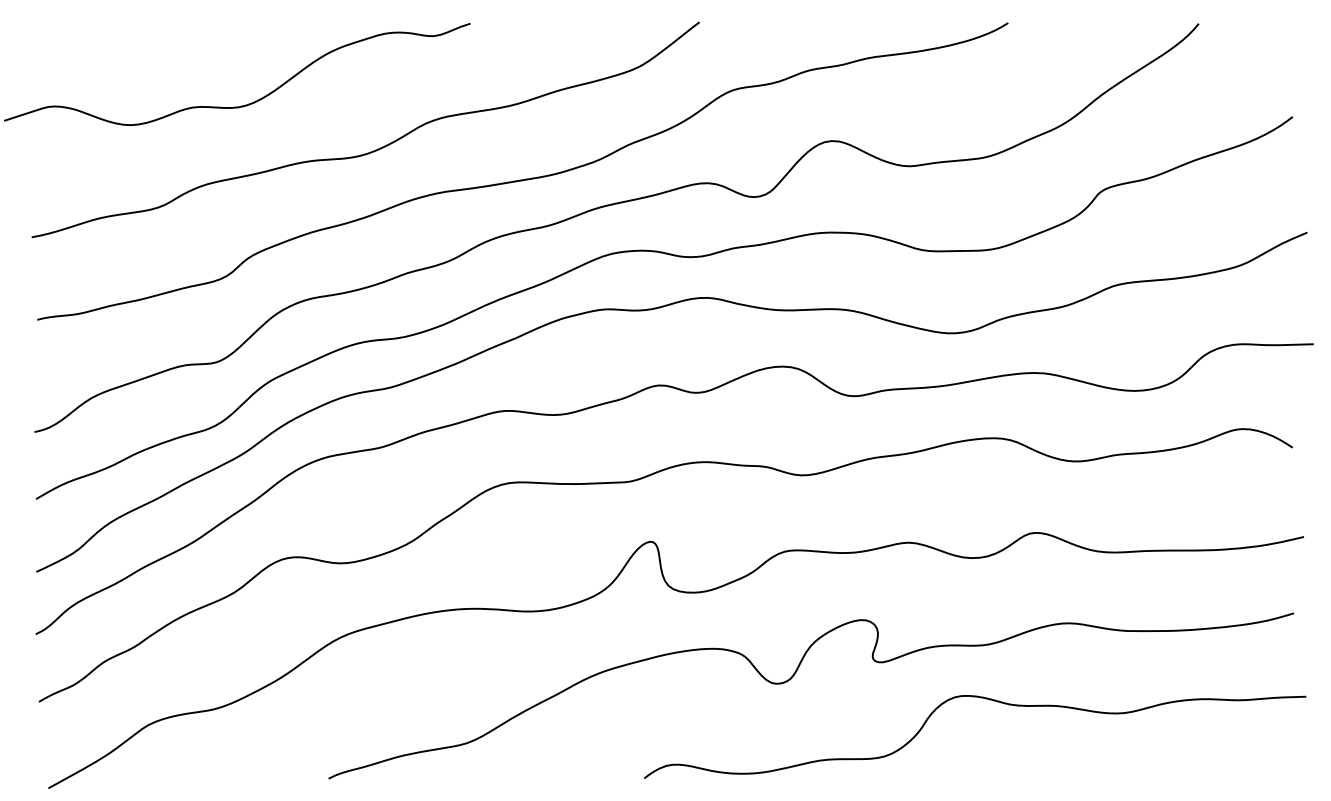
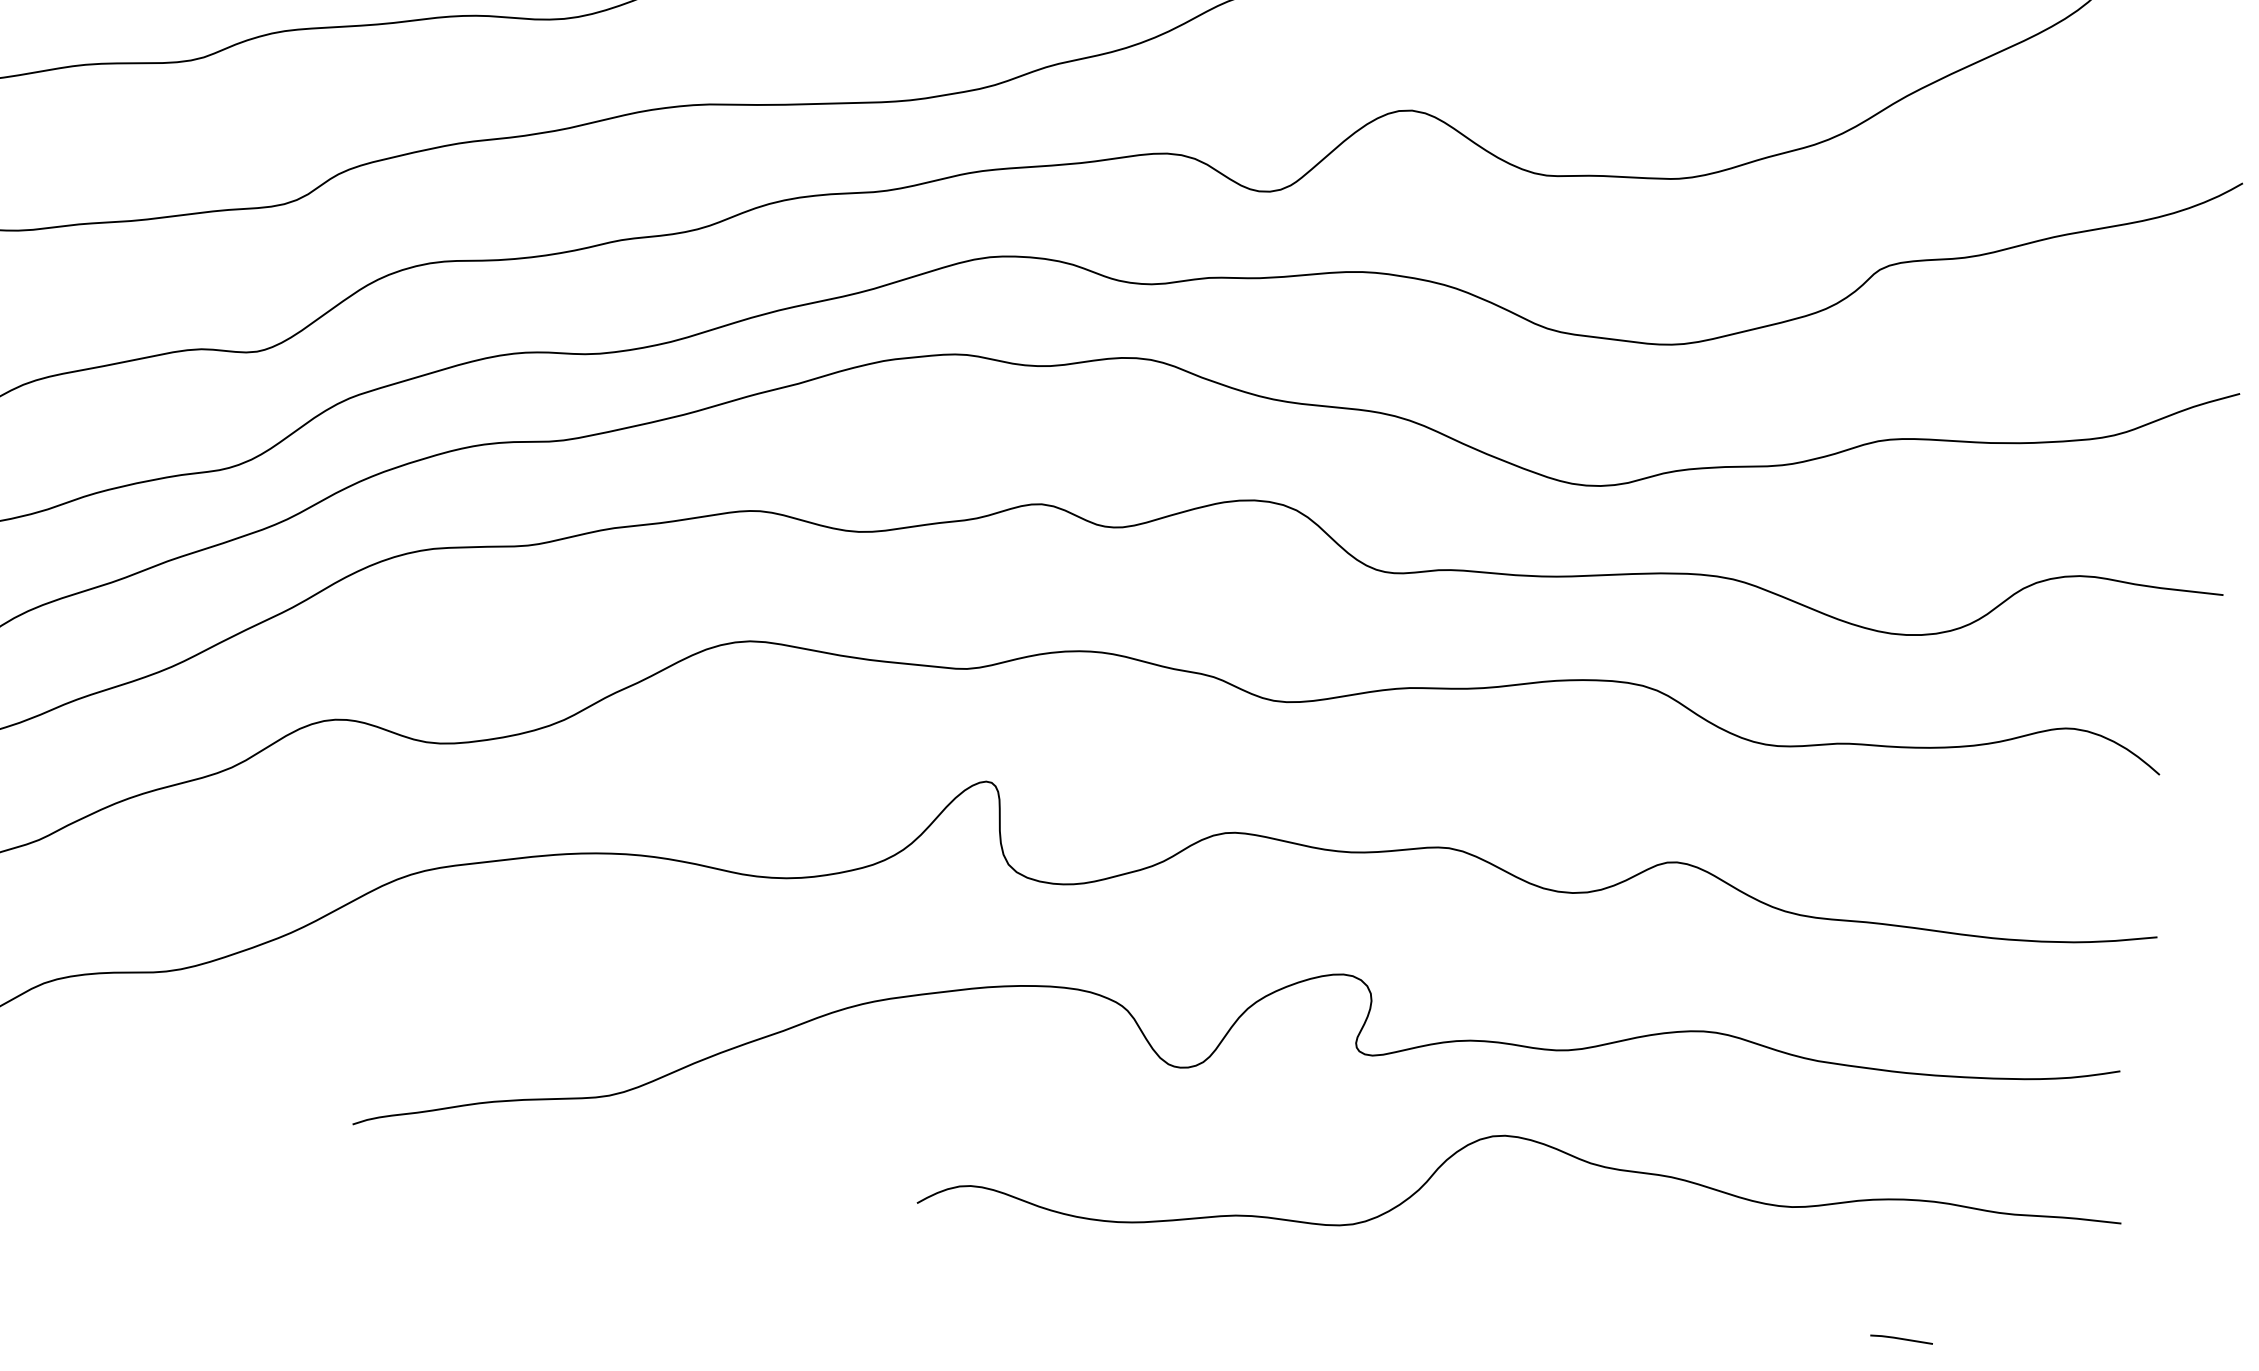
line: (1194, 777) -> (1901, 1339), added

